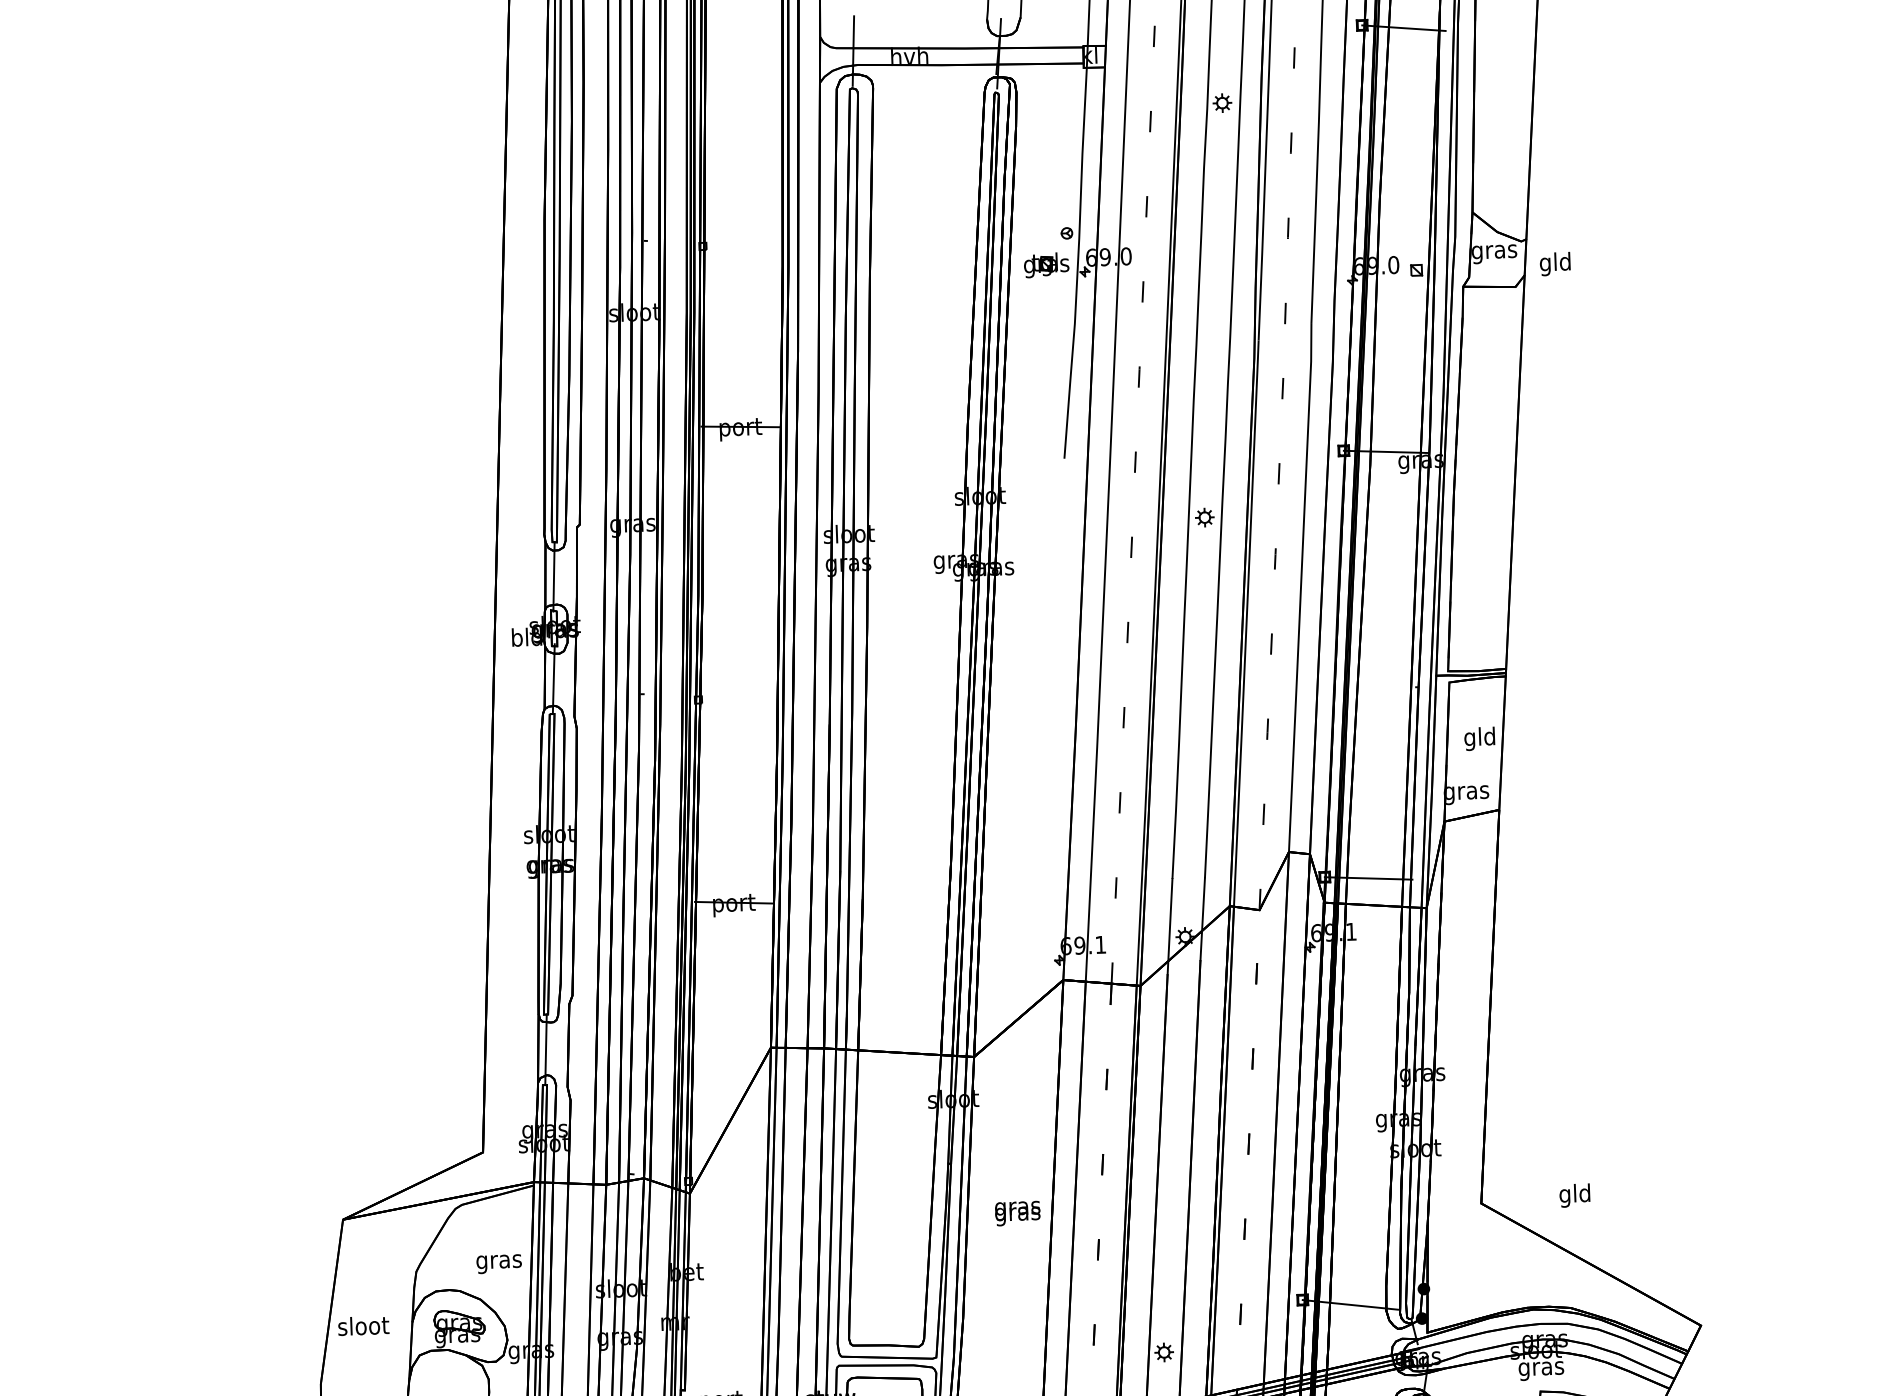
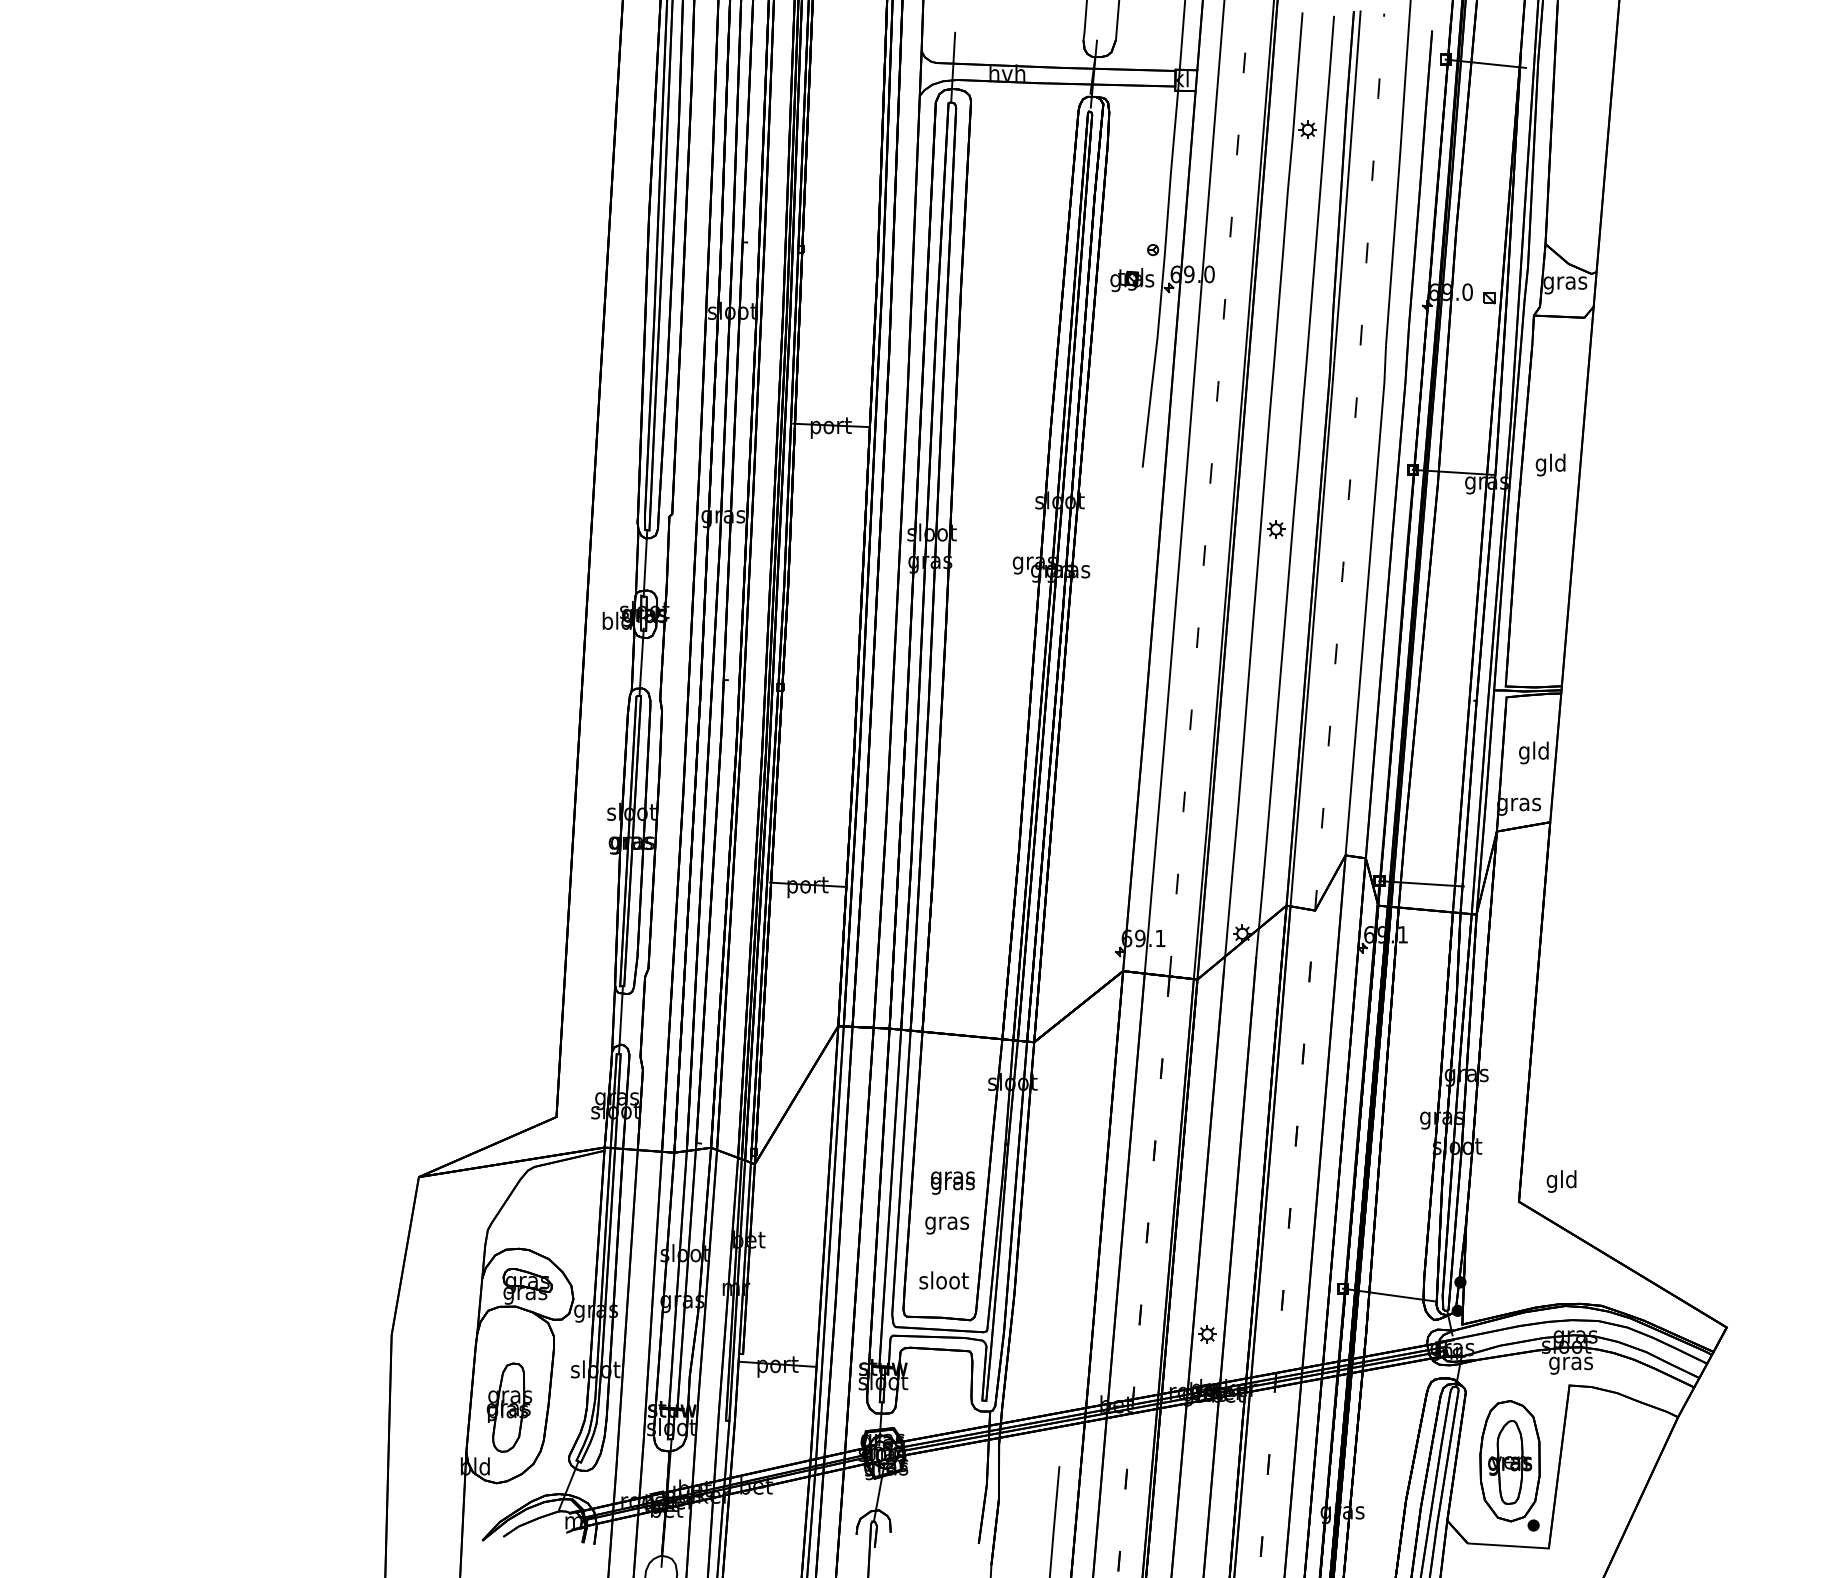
text: (1555, 263) -> (1550, 464), moved
text: (1574, 1195) -> (1561, 1181), moved
text: (1017, 1212) -> (952, 1182), moved
text: (499, 1264) -> (947, 1225), moved
text: (363, 1326) -> (943, 1280), moved

